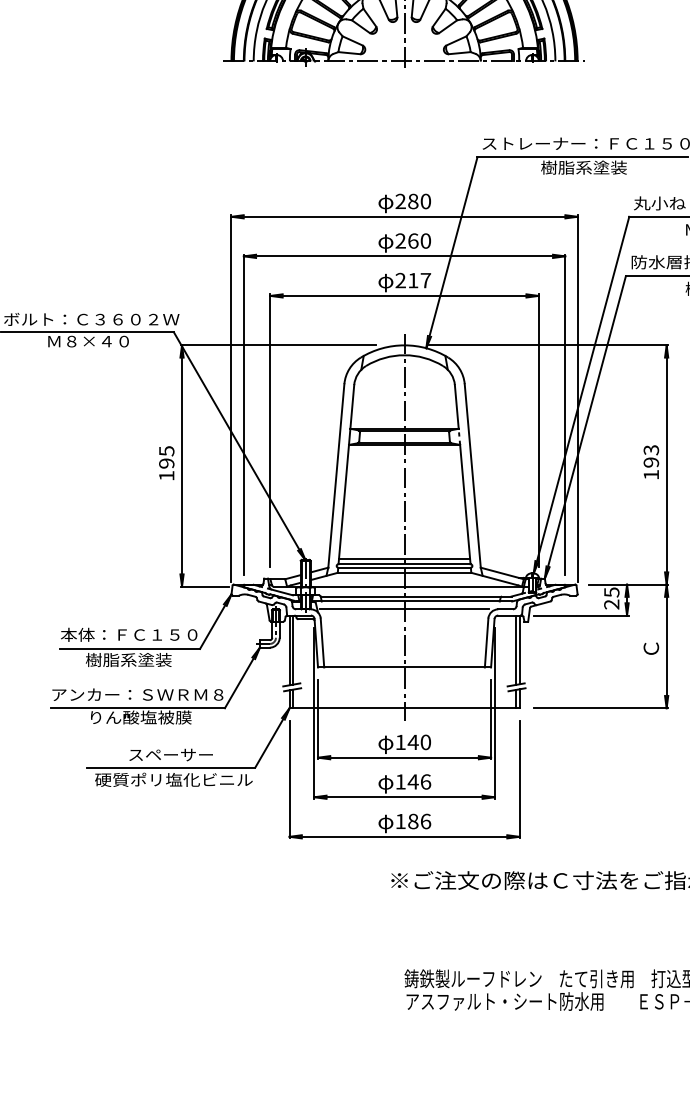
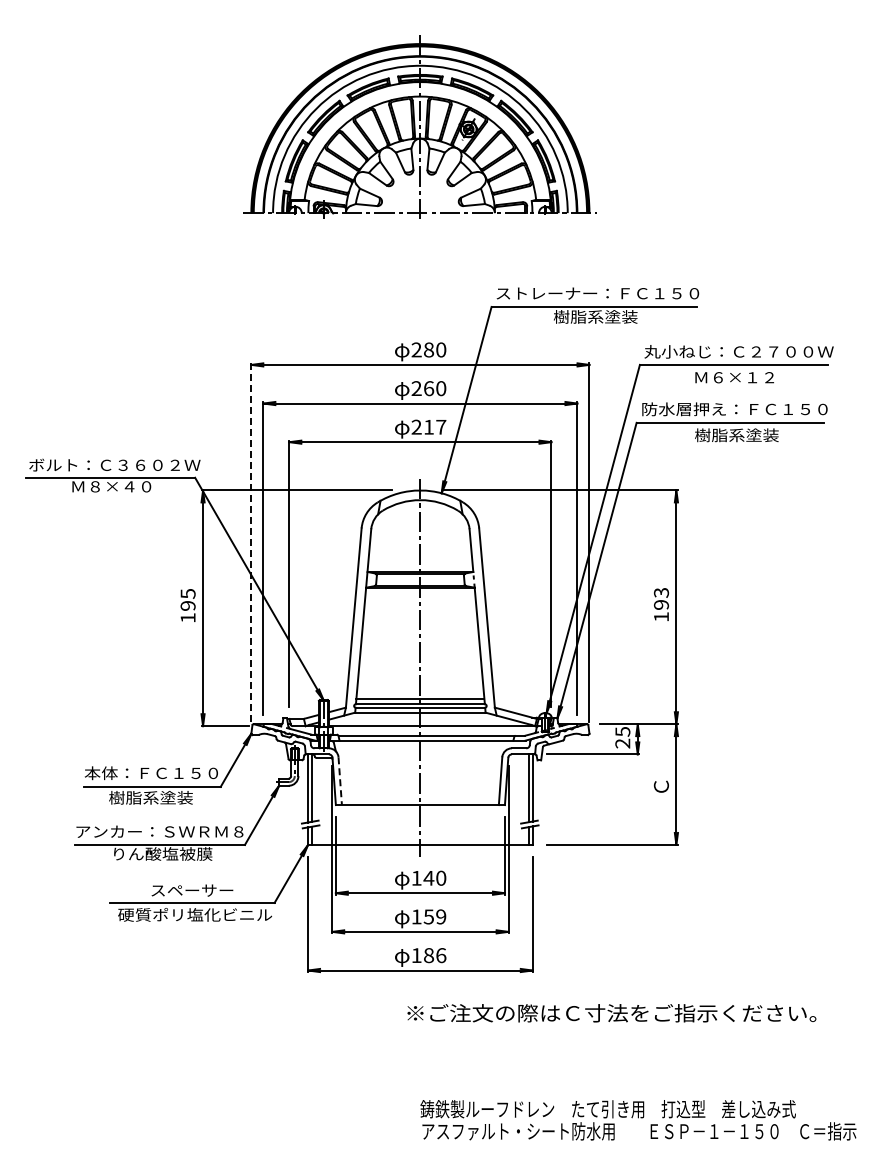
line: (231, 398) -> (251, 542), solid -> dashed
line: (403, 609) -> (419, 748), removed
line: (322, 643) -> (340, 781), solid -> dashed
text: (418, 781) -> (434, 916), 146 -> 159

